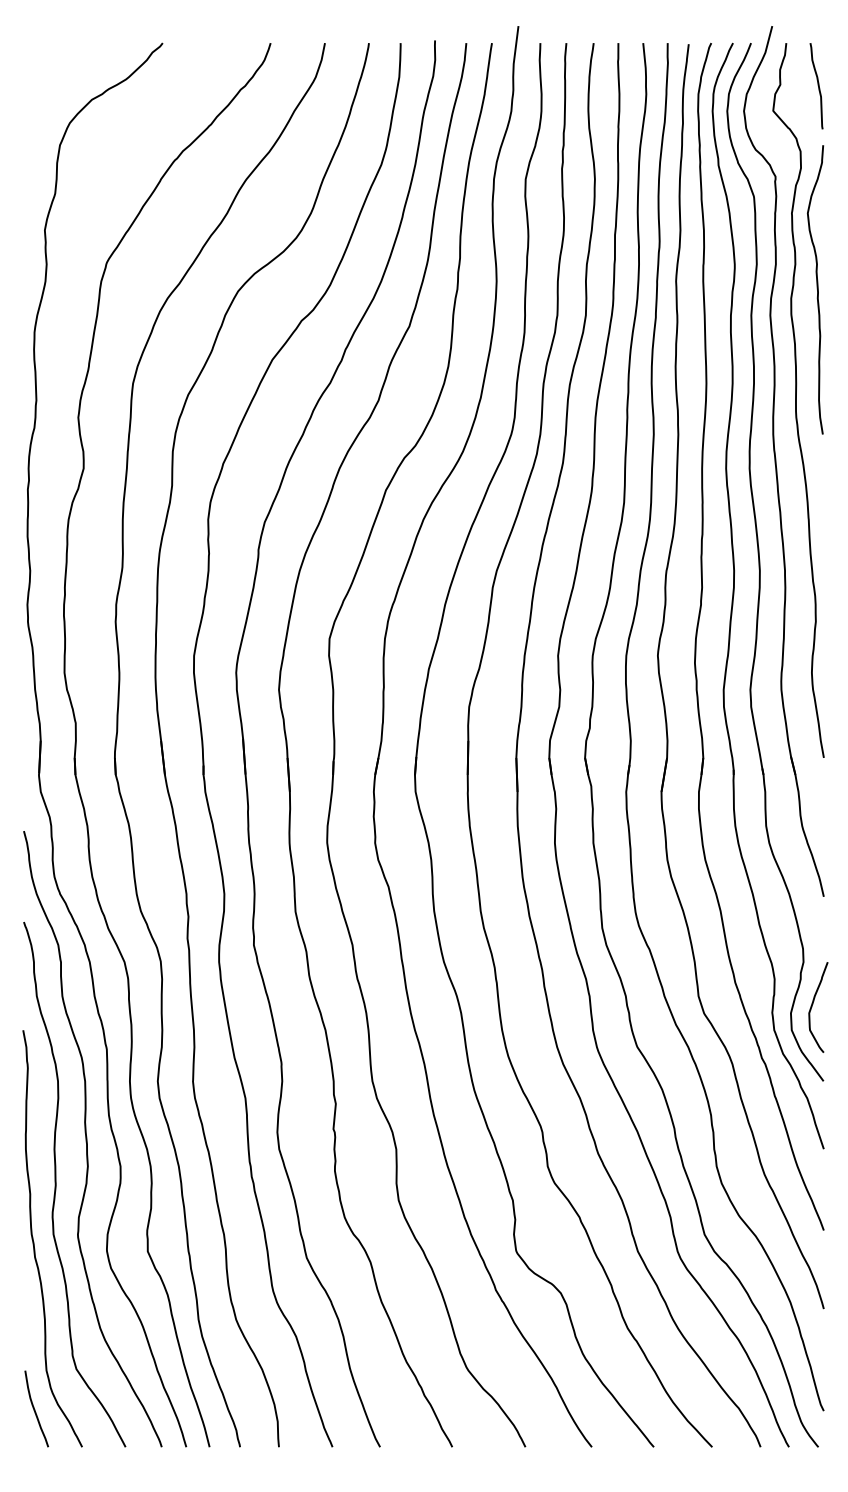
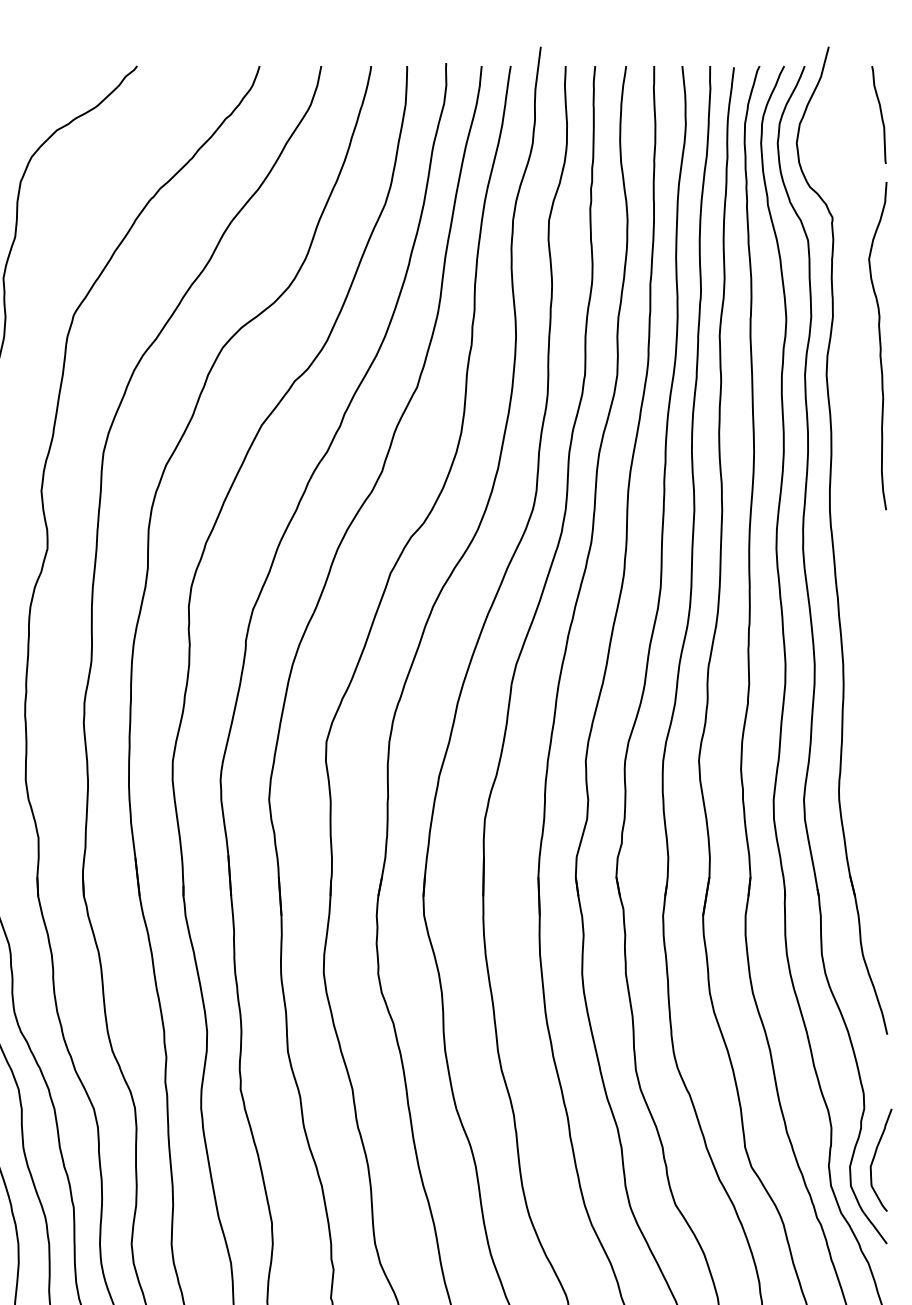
curve: (796, 400) -> (856, 471), removed

